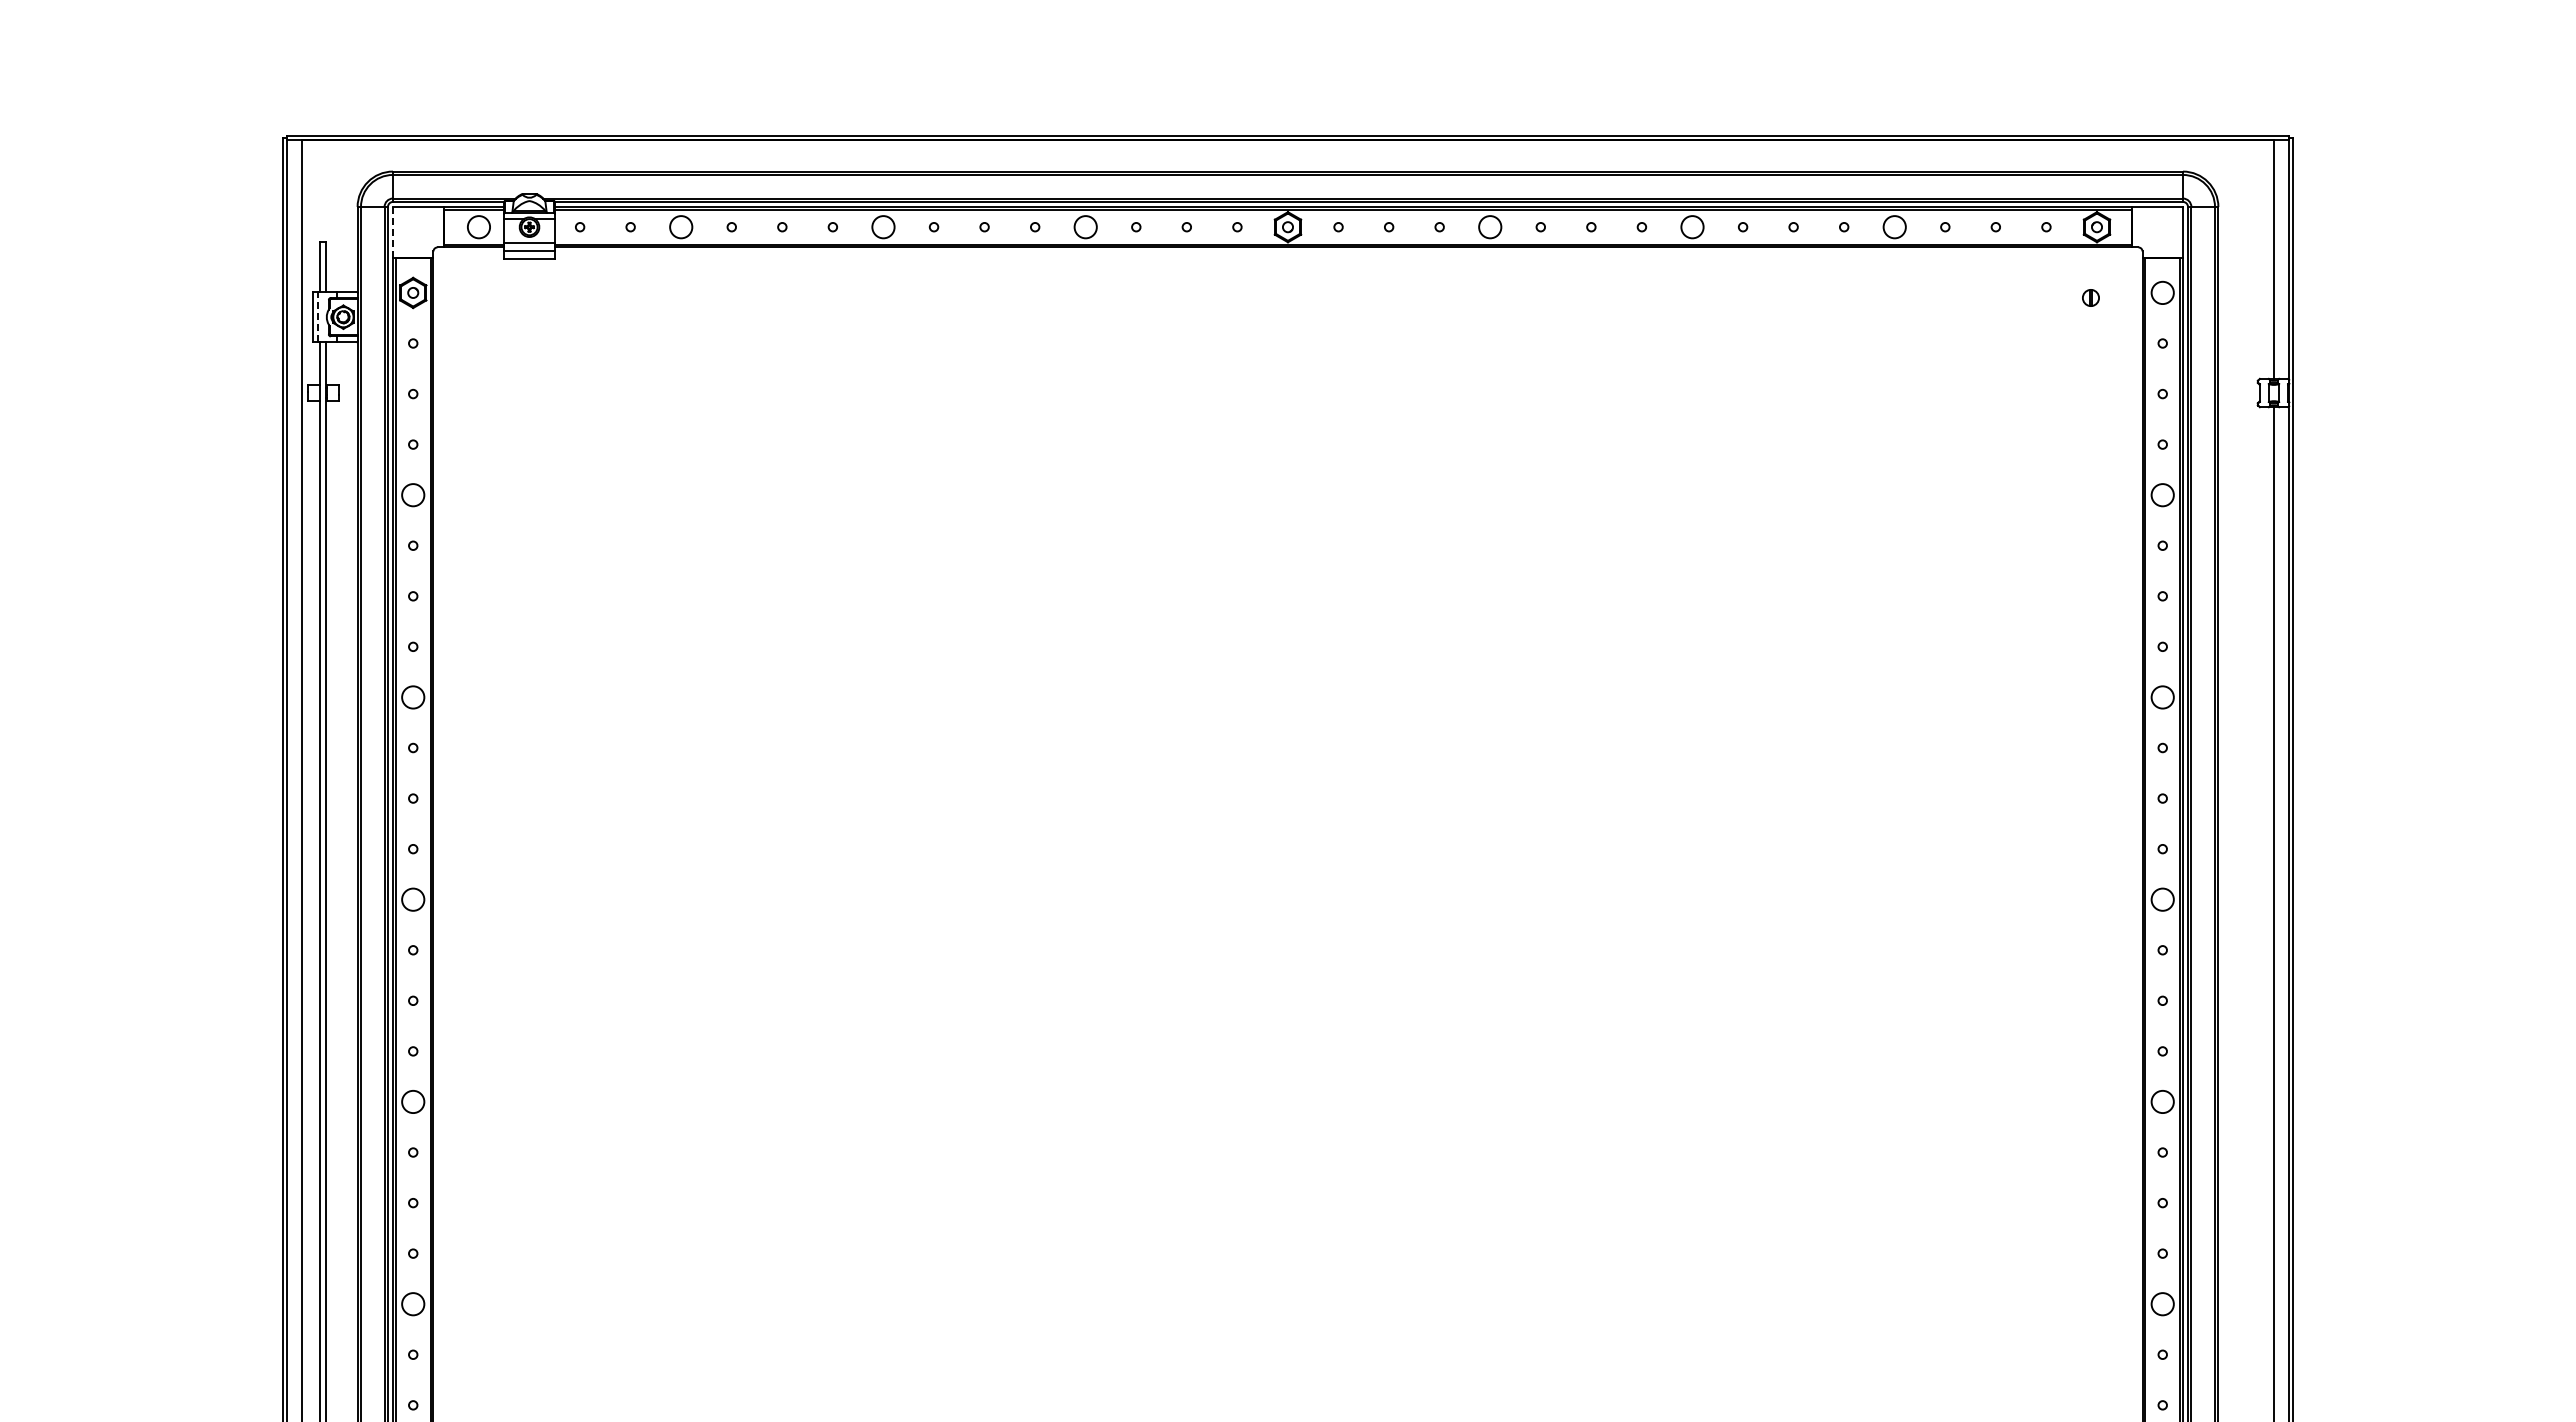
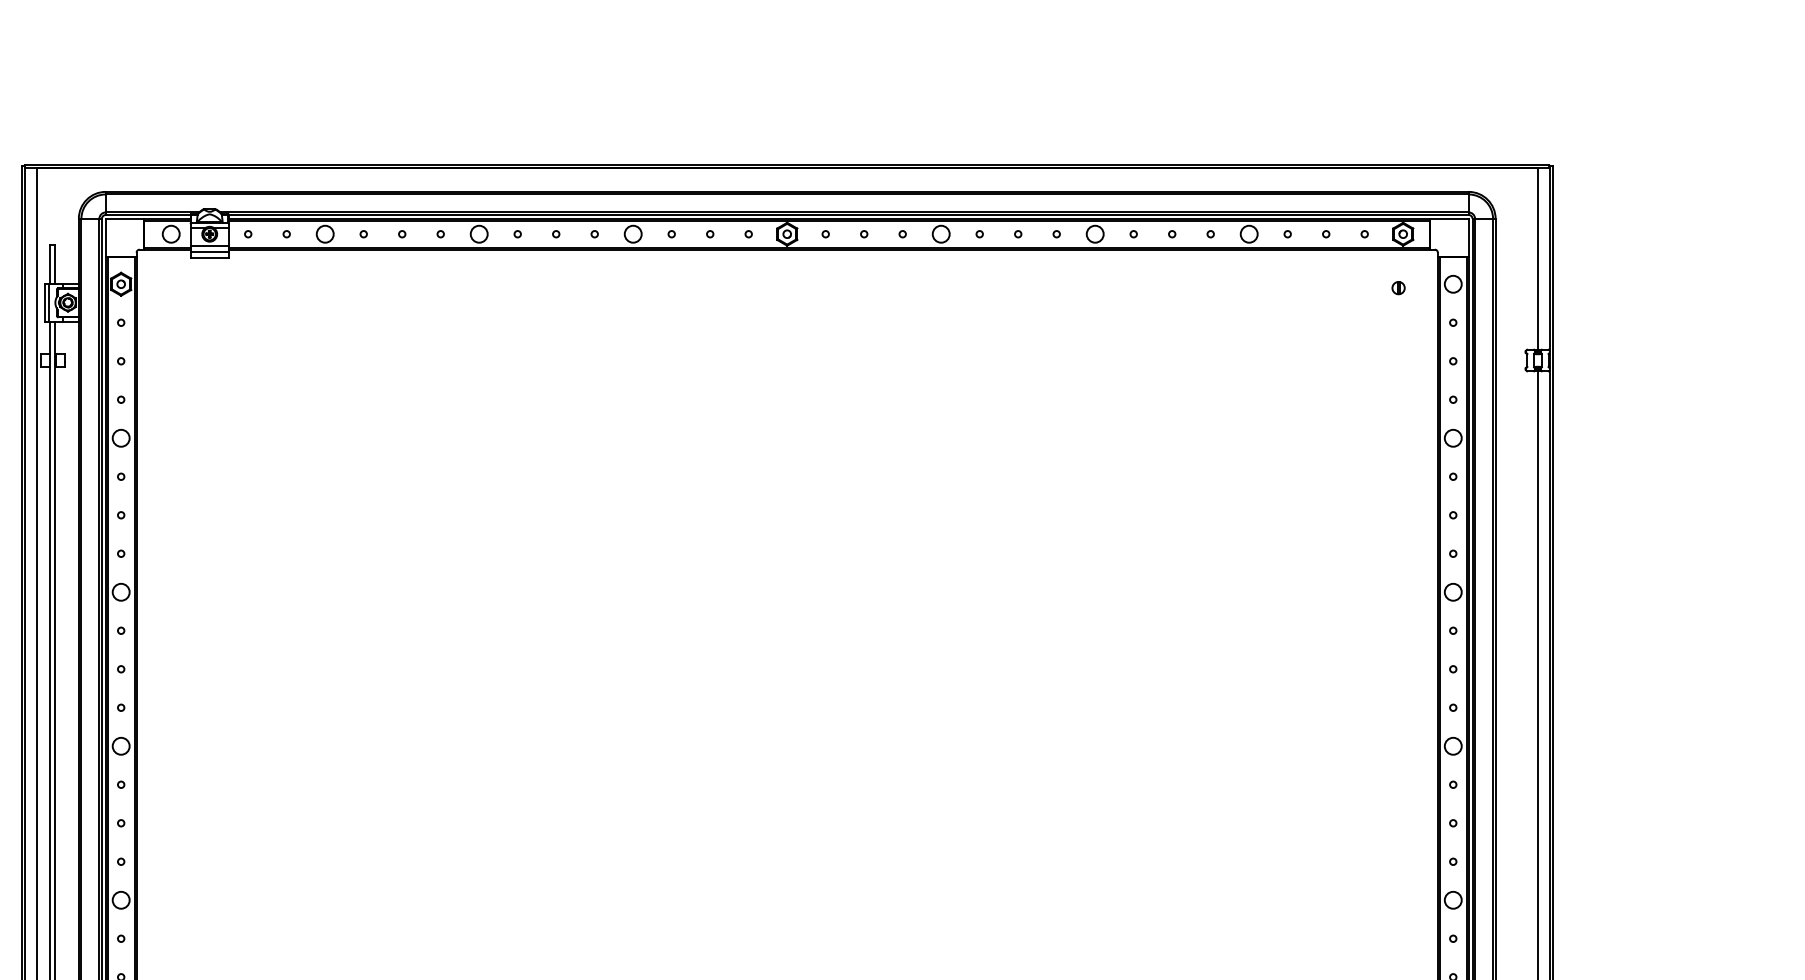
line: (393, 232) -> (106, 238), dashed -> solid
line: (318, 316) -> (49, 302), dashed -> solid

